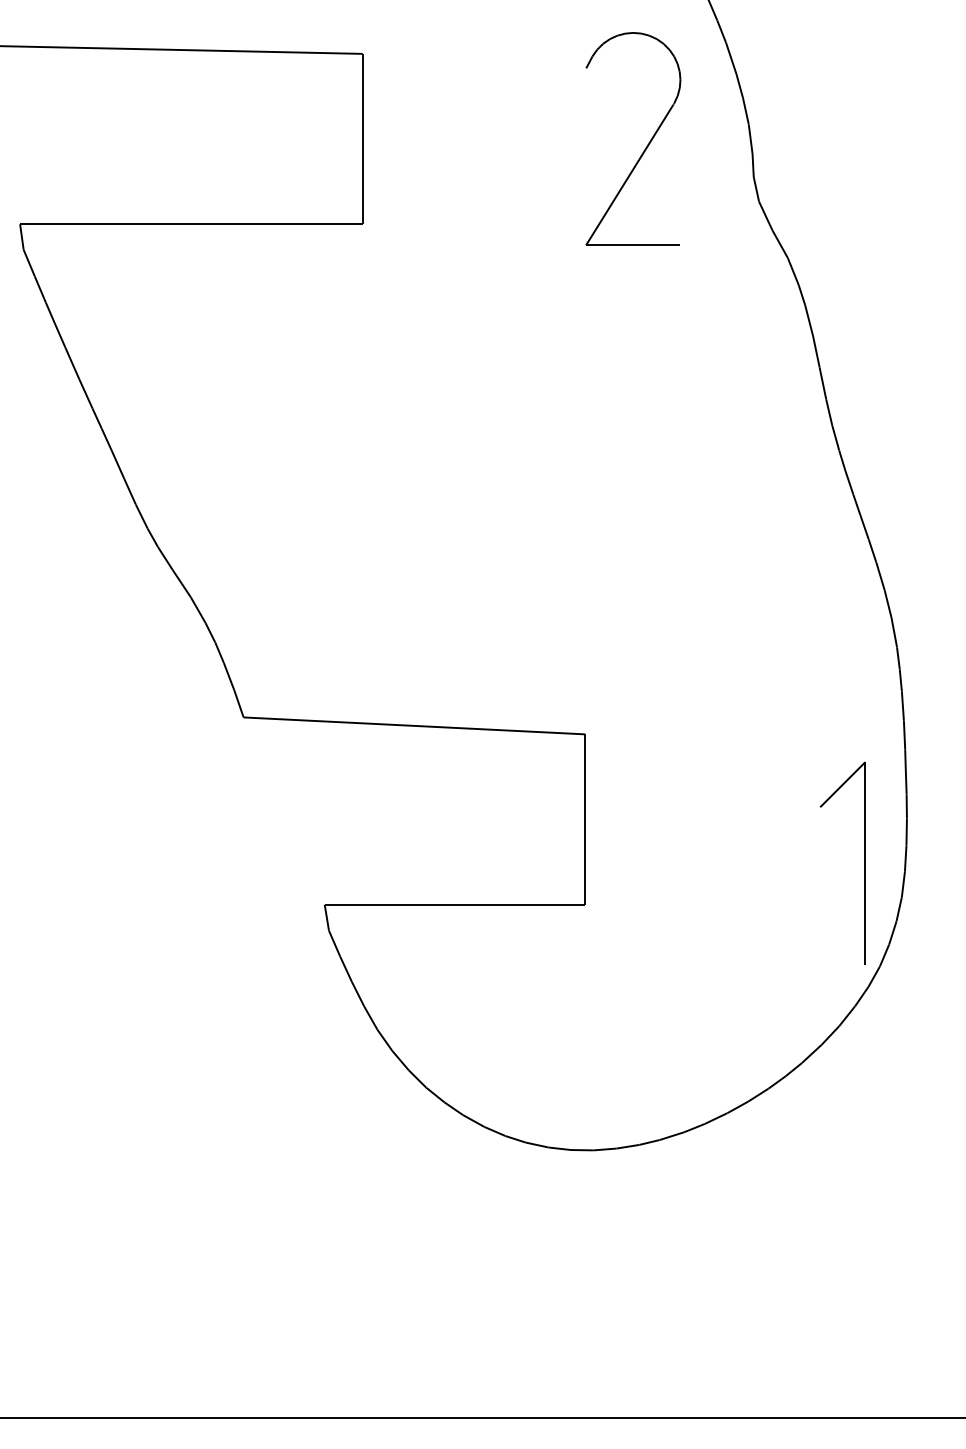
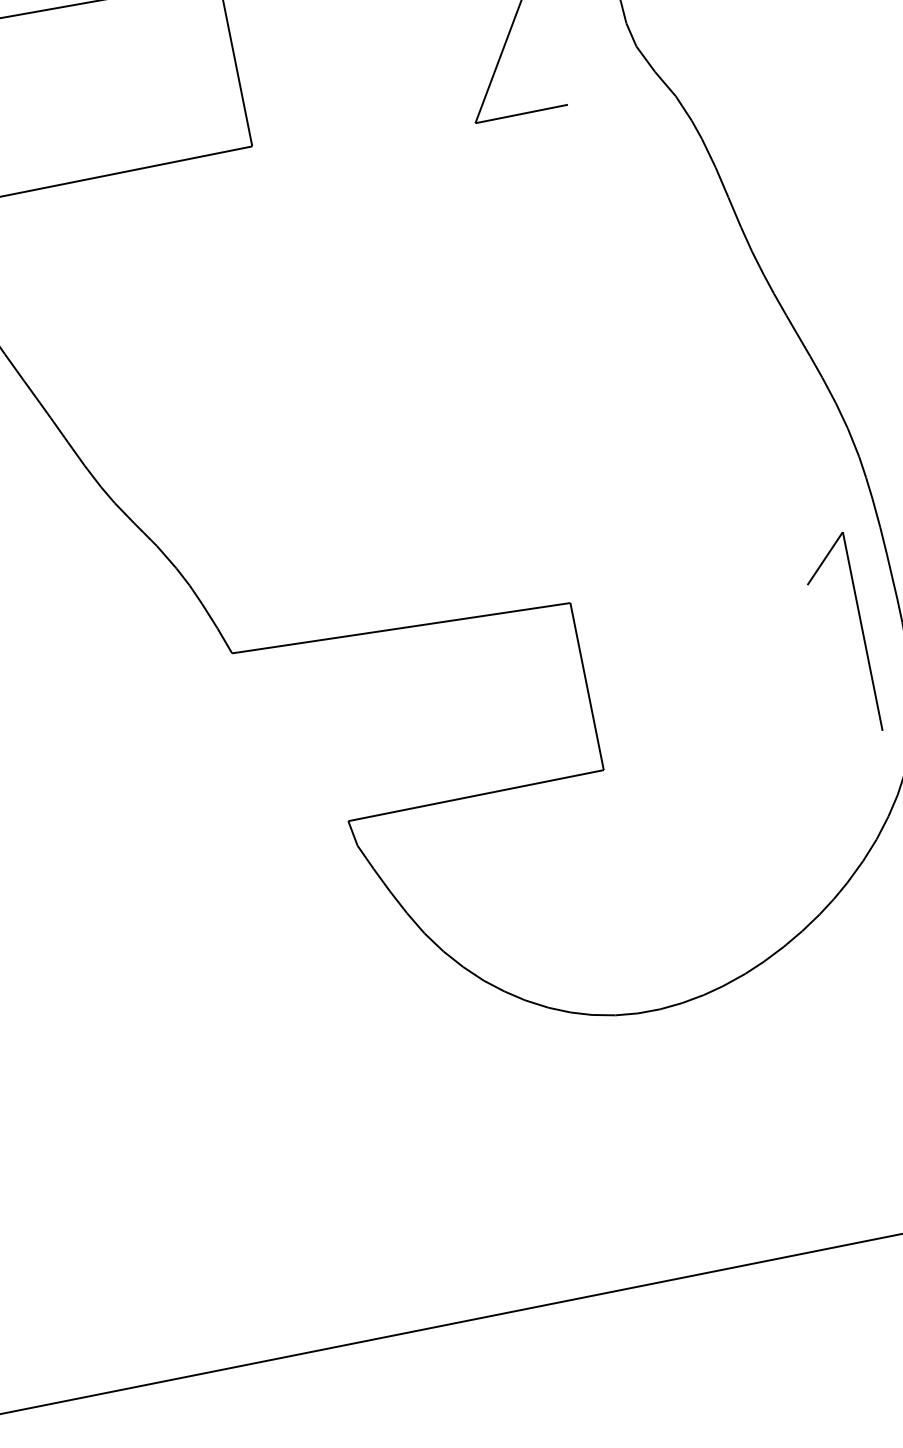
part: (864, 862) -> (861, 630), moved

